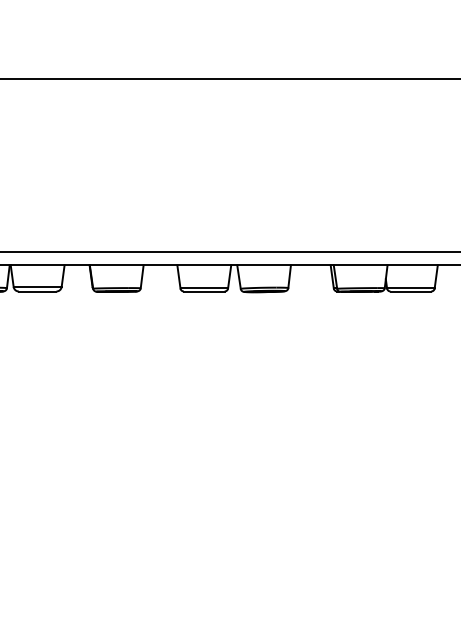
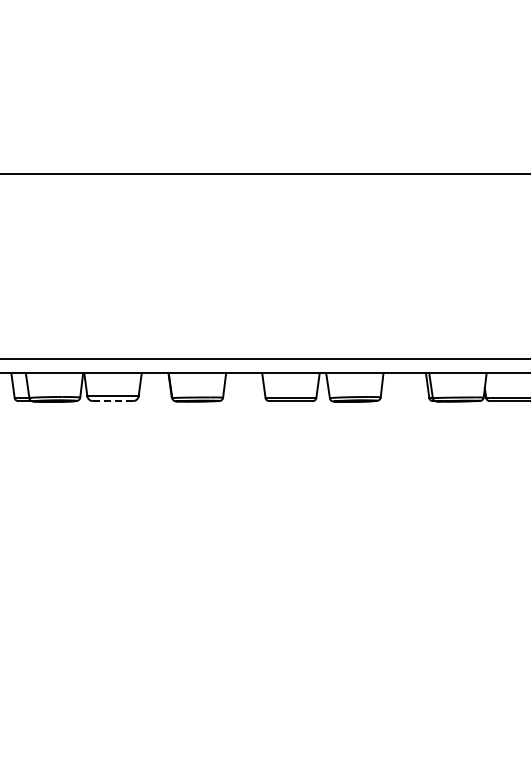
line: (38, 291) -> (113, 401), solid -> dashed

